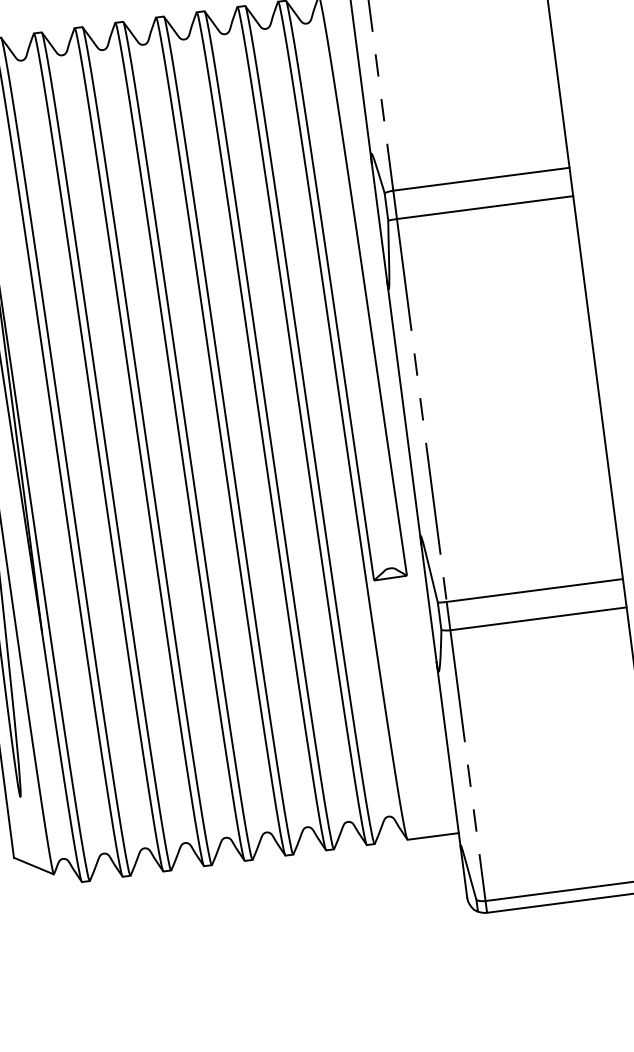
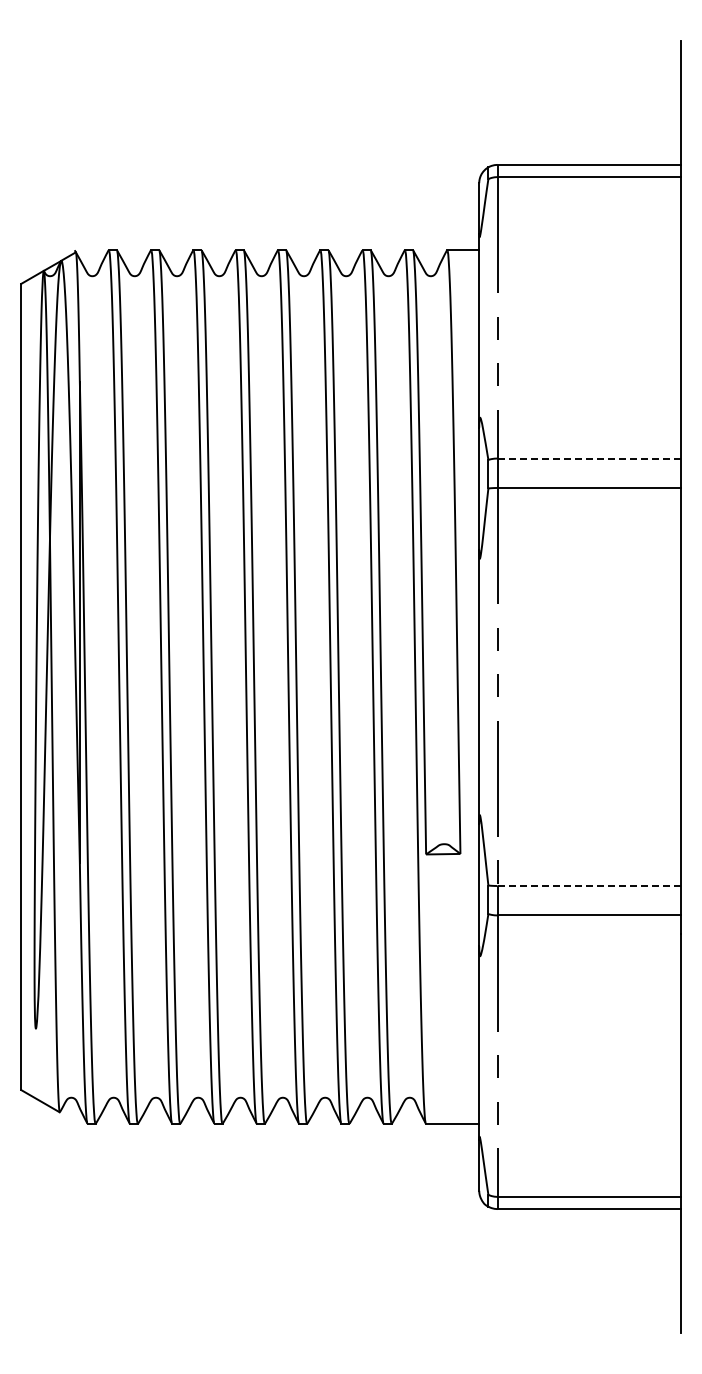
line: (481, 179) -> (589, 458), solid -> dashed
line: (535, 590) -> (589, 886), solid -> dashed

